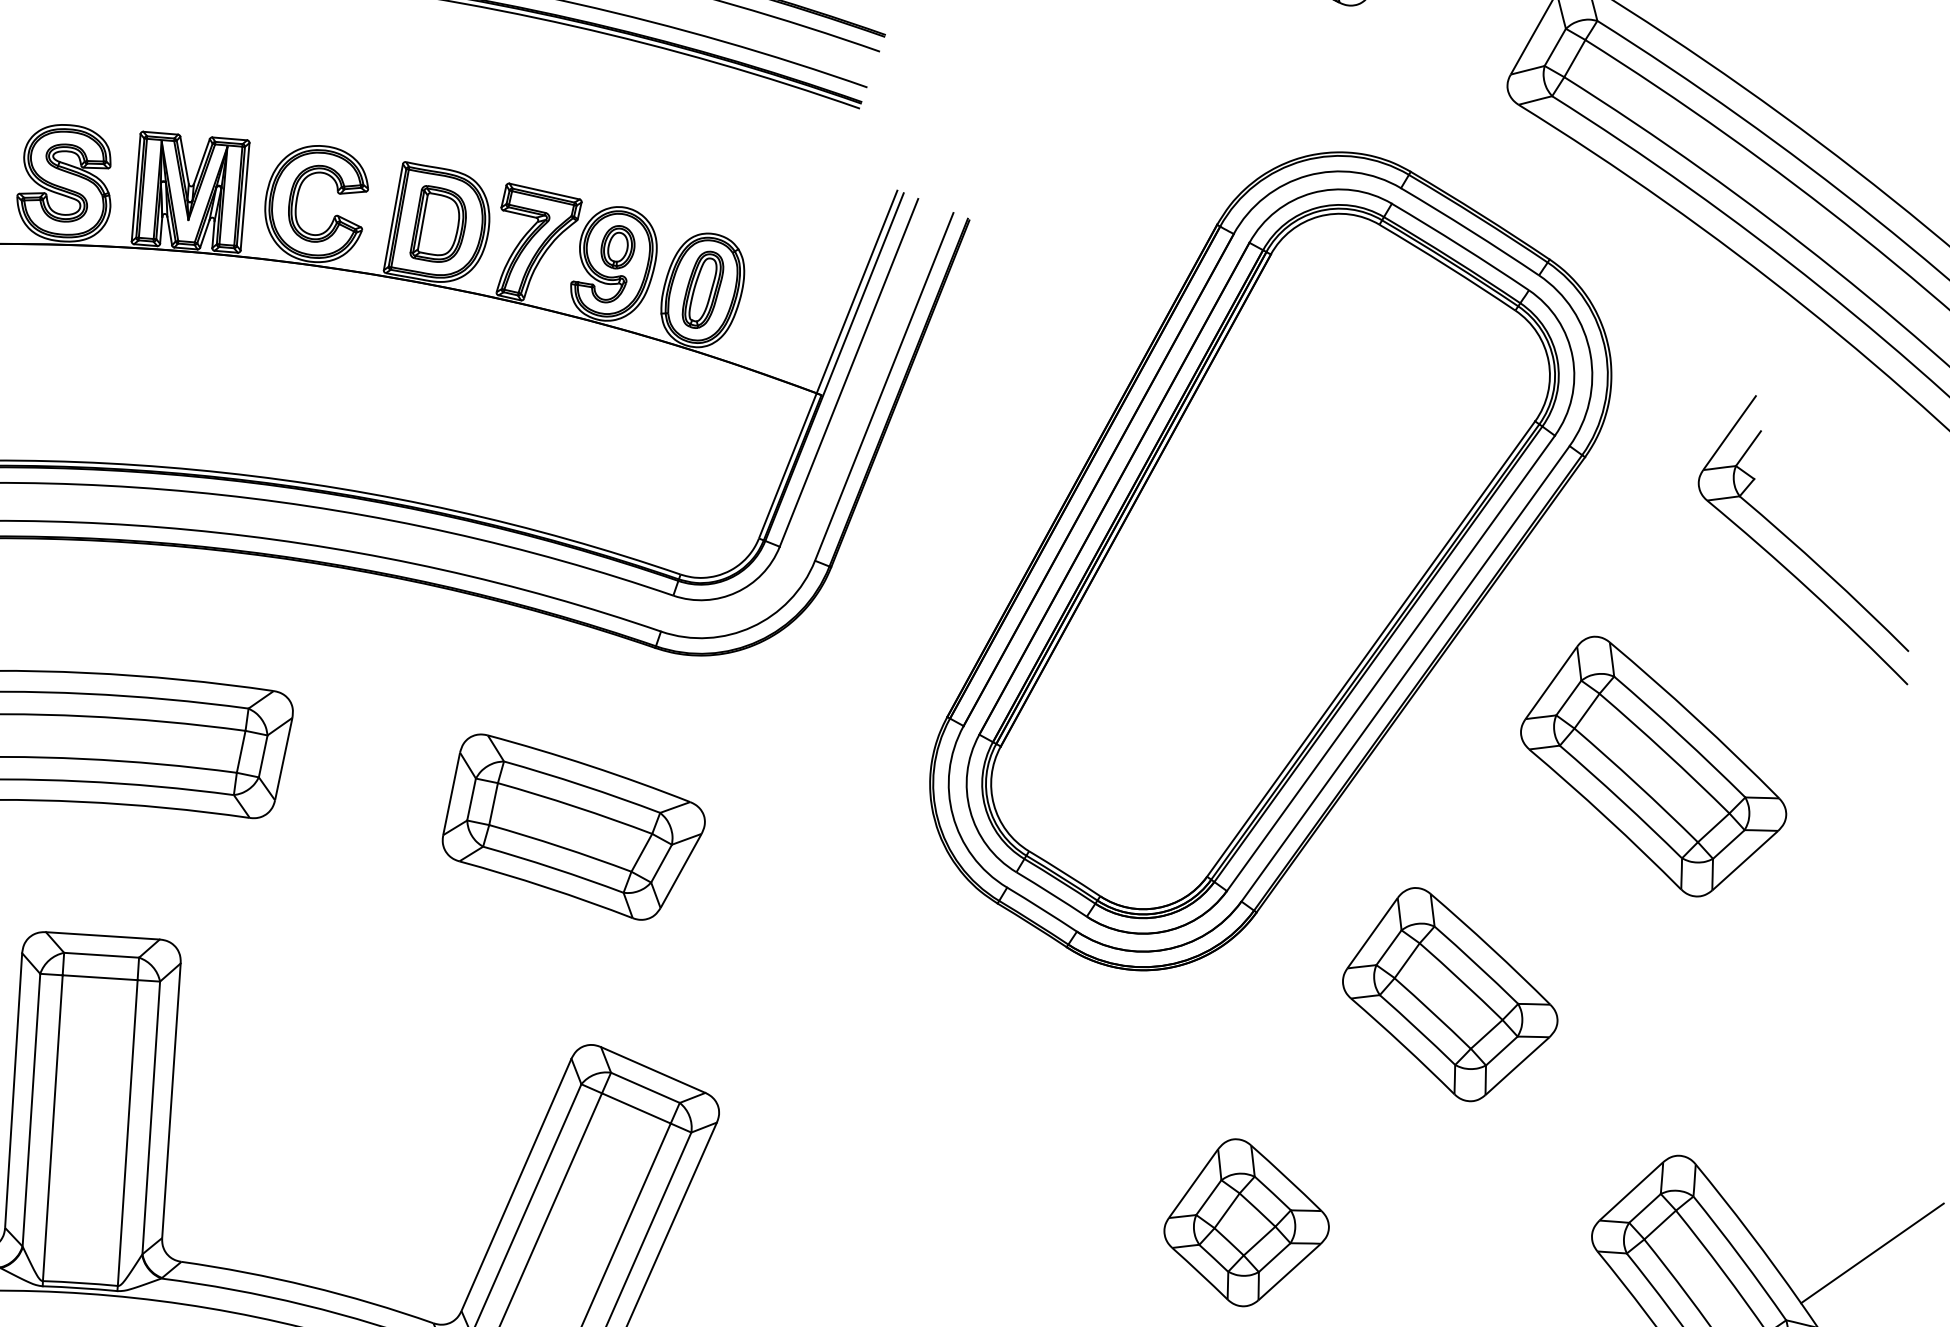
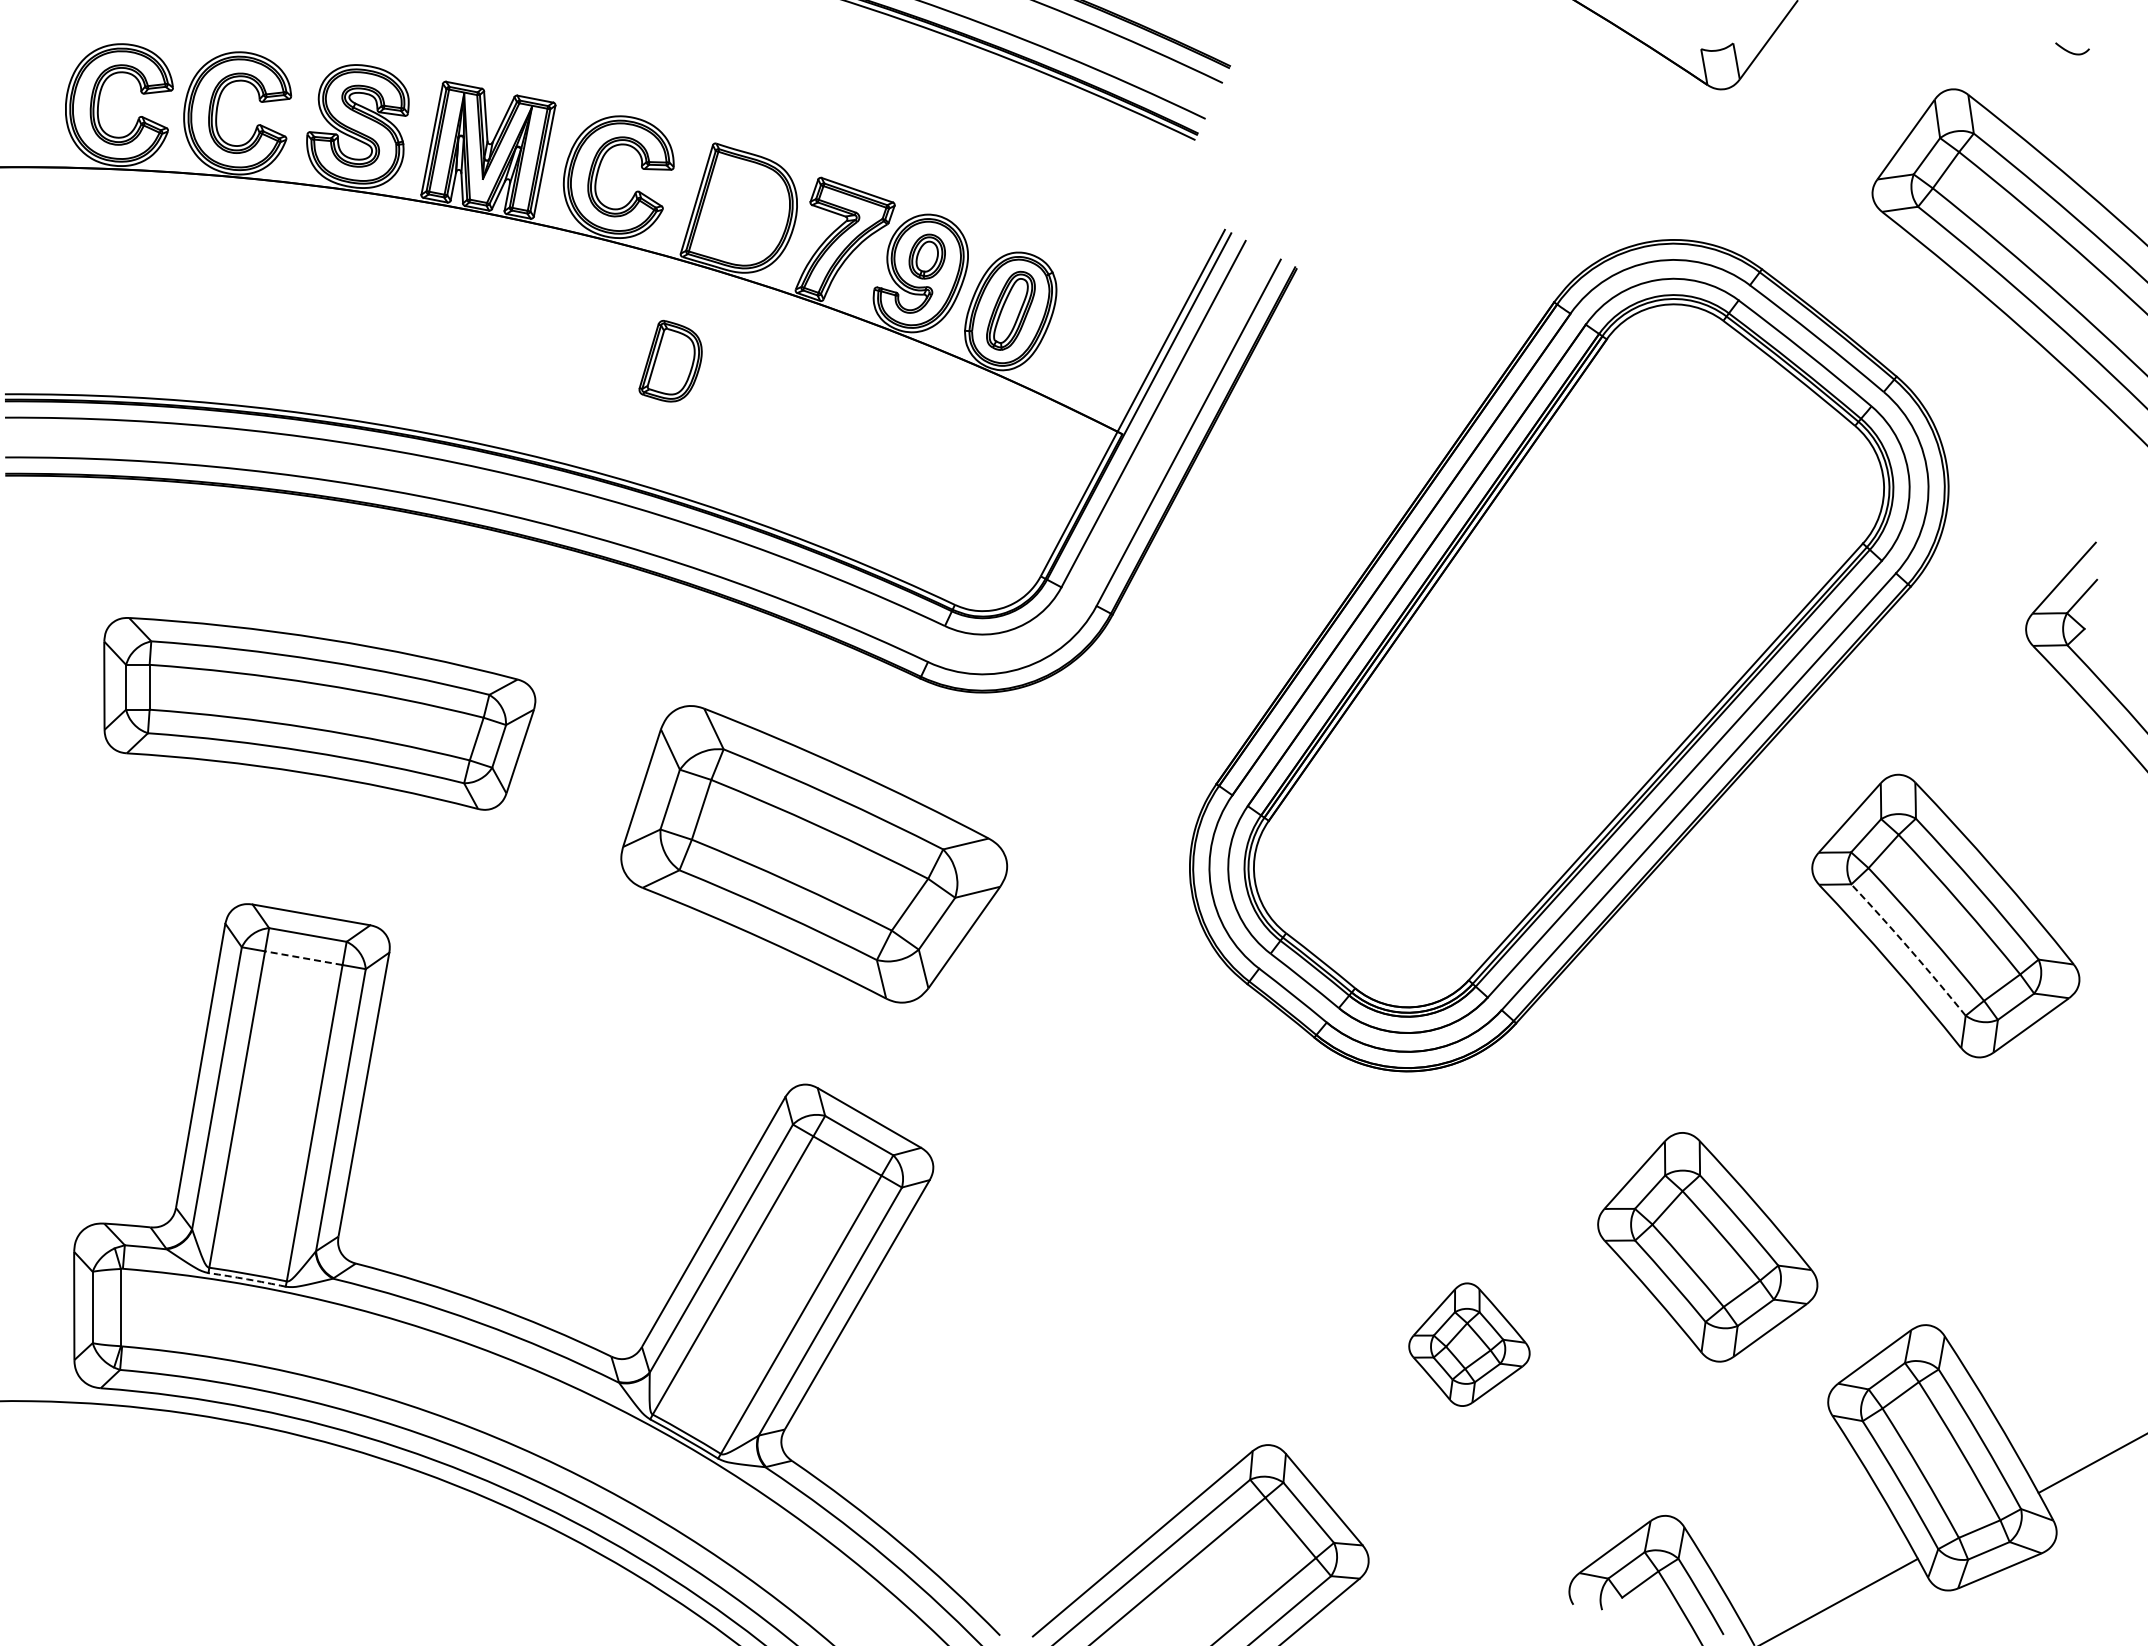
part: (436, 222) -> (670, 360), moved
arc: (1621, 801) -> (1909, 949), solid -> dashed
part: (572, 826) -> (813, 854), size x1.4
line: (99, 978) -> (303, 958), solid -> dashed
part: (1449, 994) -> (1707, 1247), moved
part: (1245, 1221) -> (1469, 1344), size x0.7
arc: (80, 1288) -> (247, 1279), solid -> dashed

